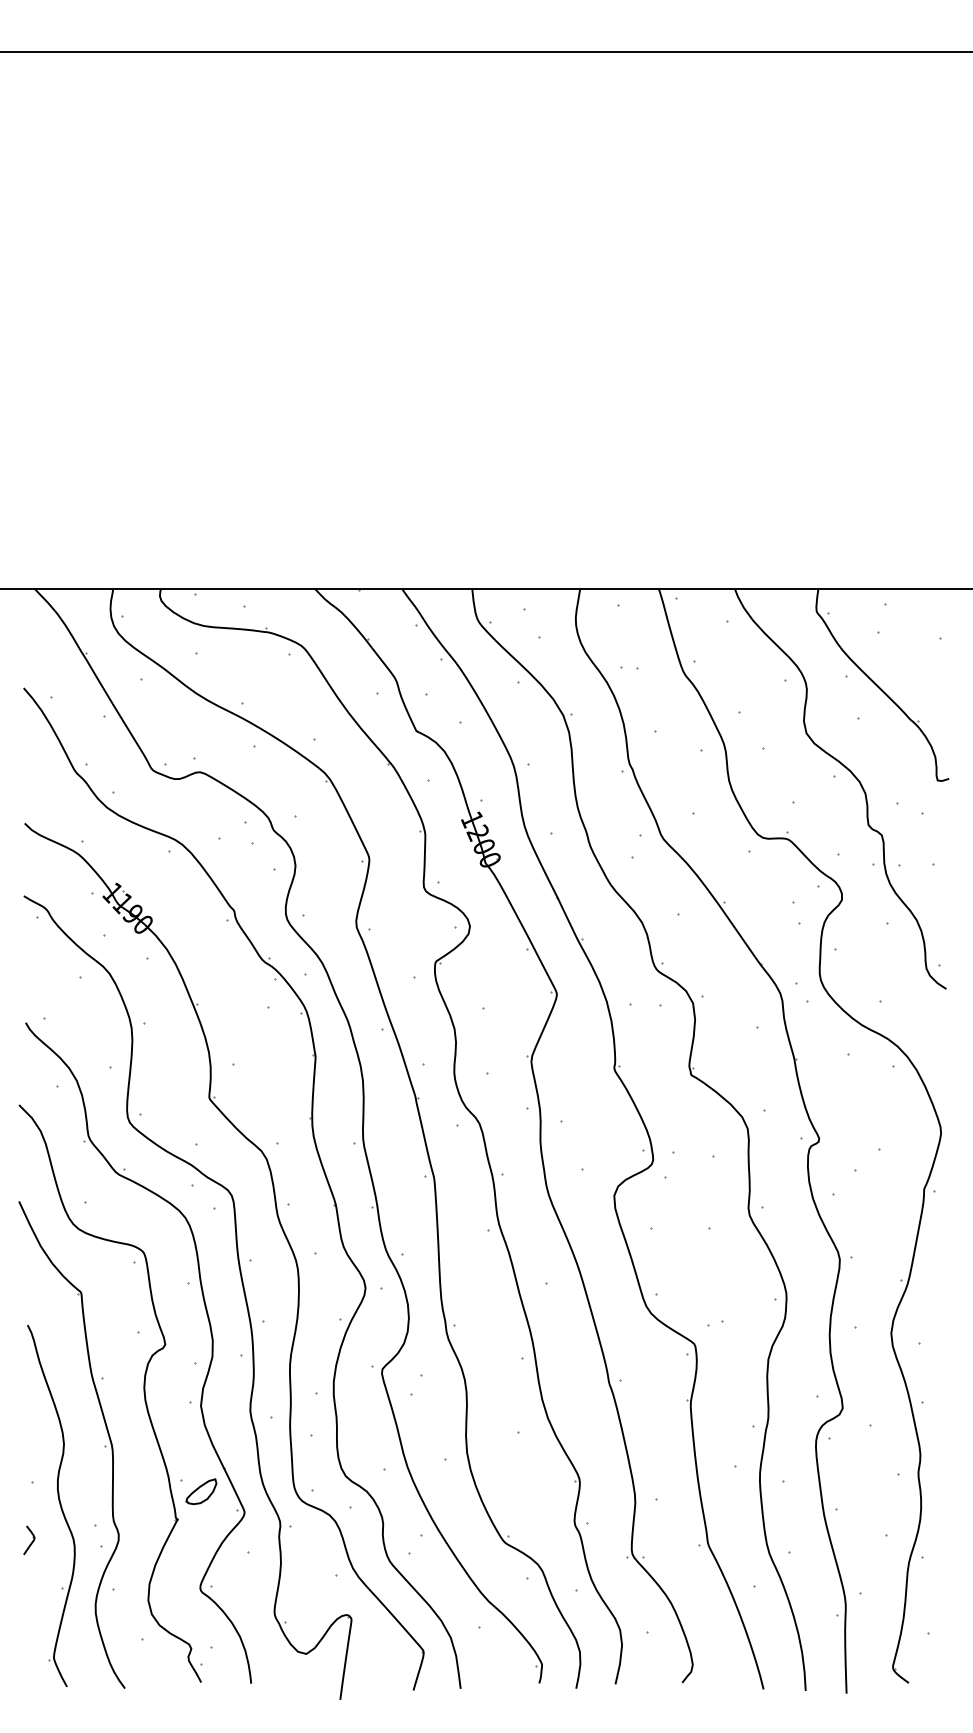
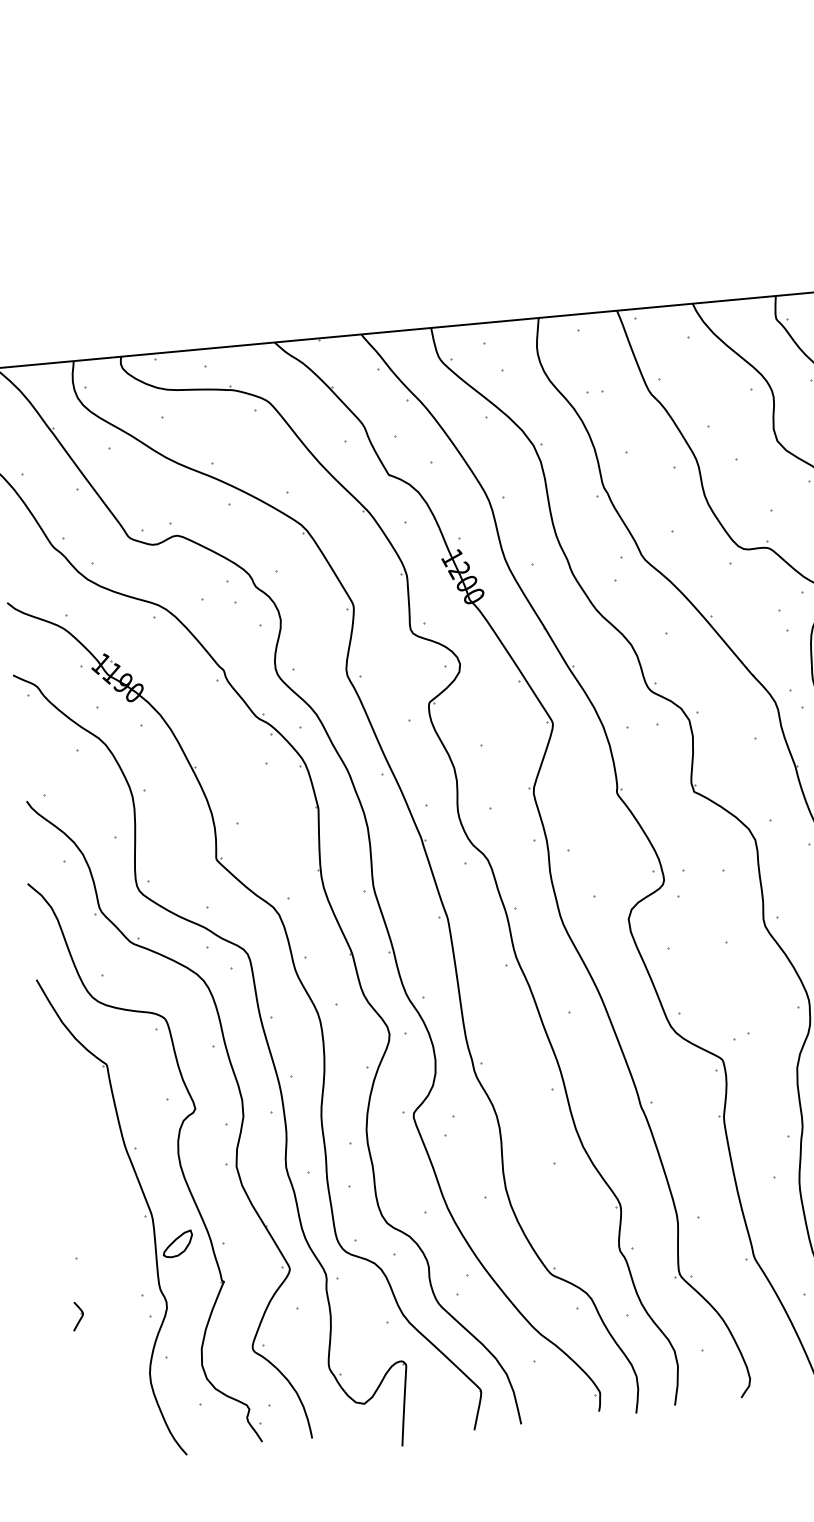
part: (201, 1491) -> (177, 1243), moved
part: (59, 1505) -> (104, 1278), removed

